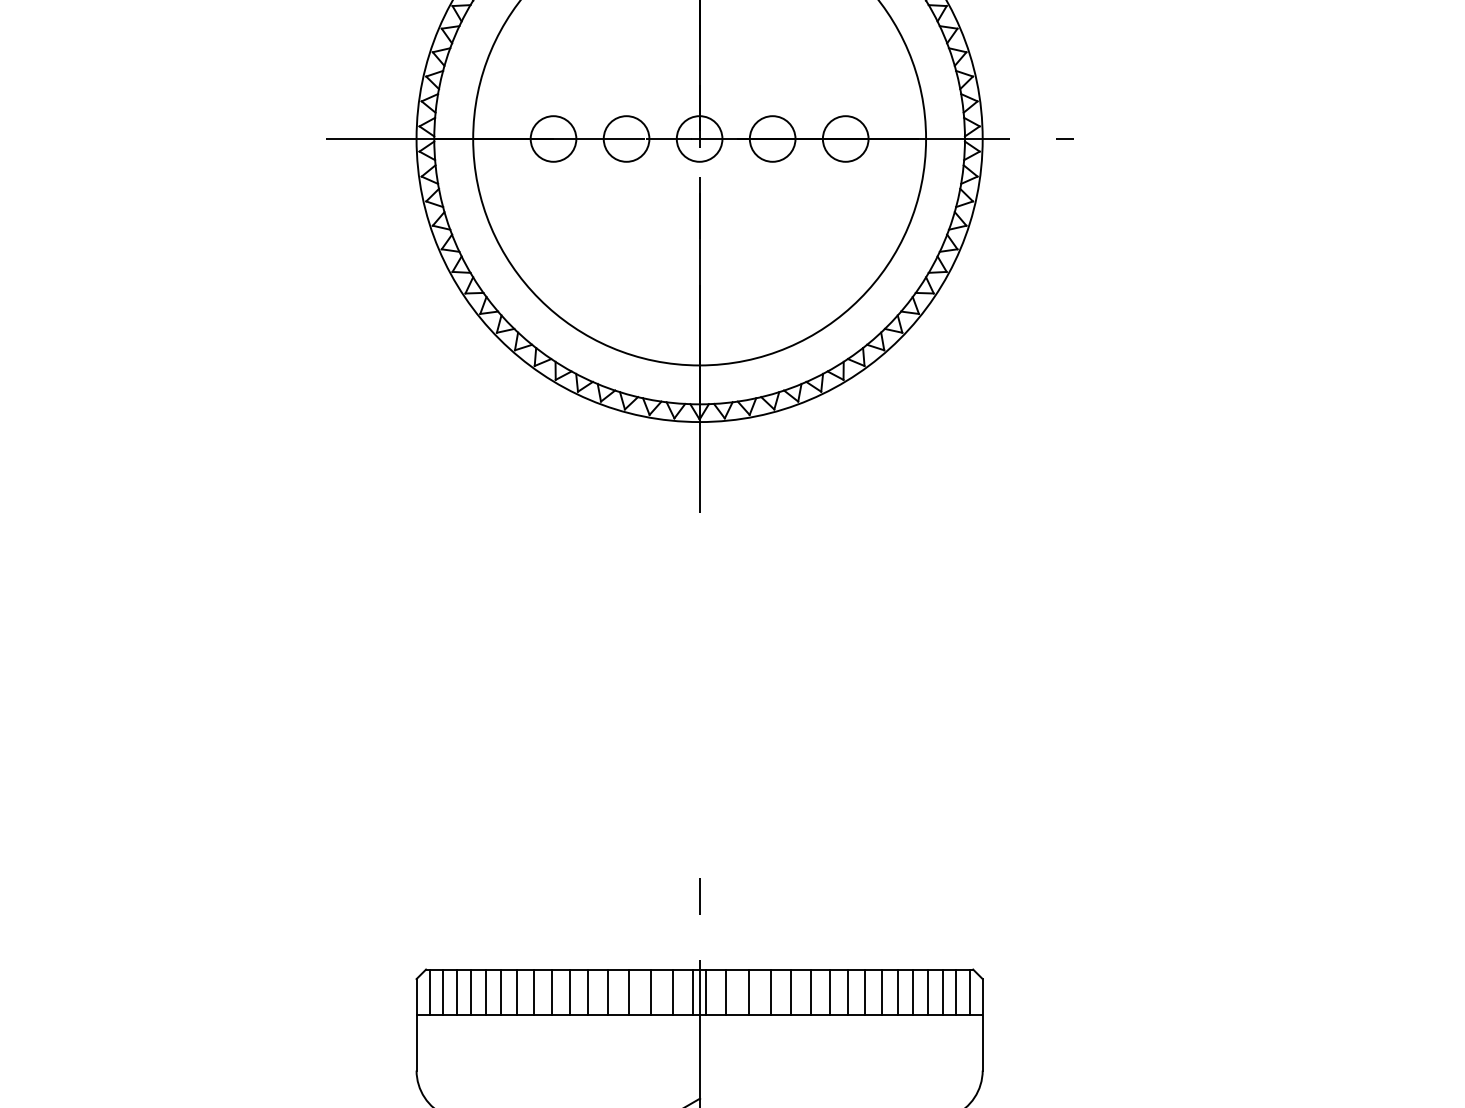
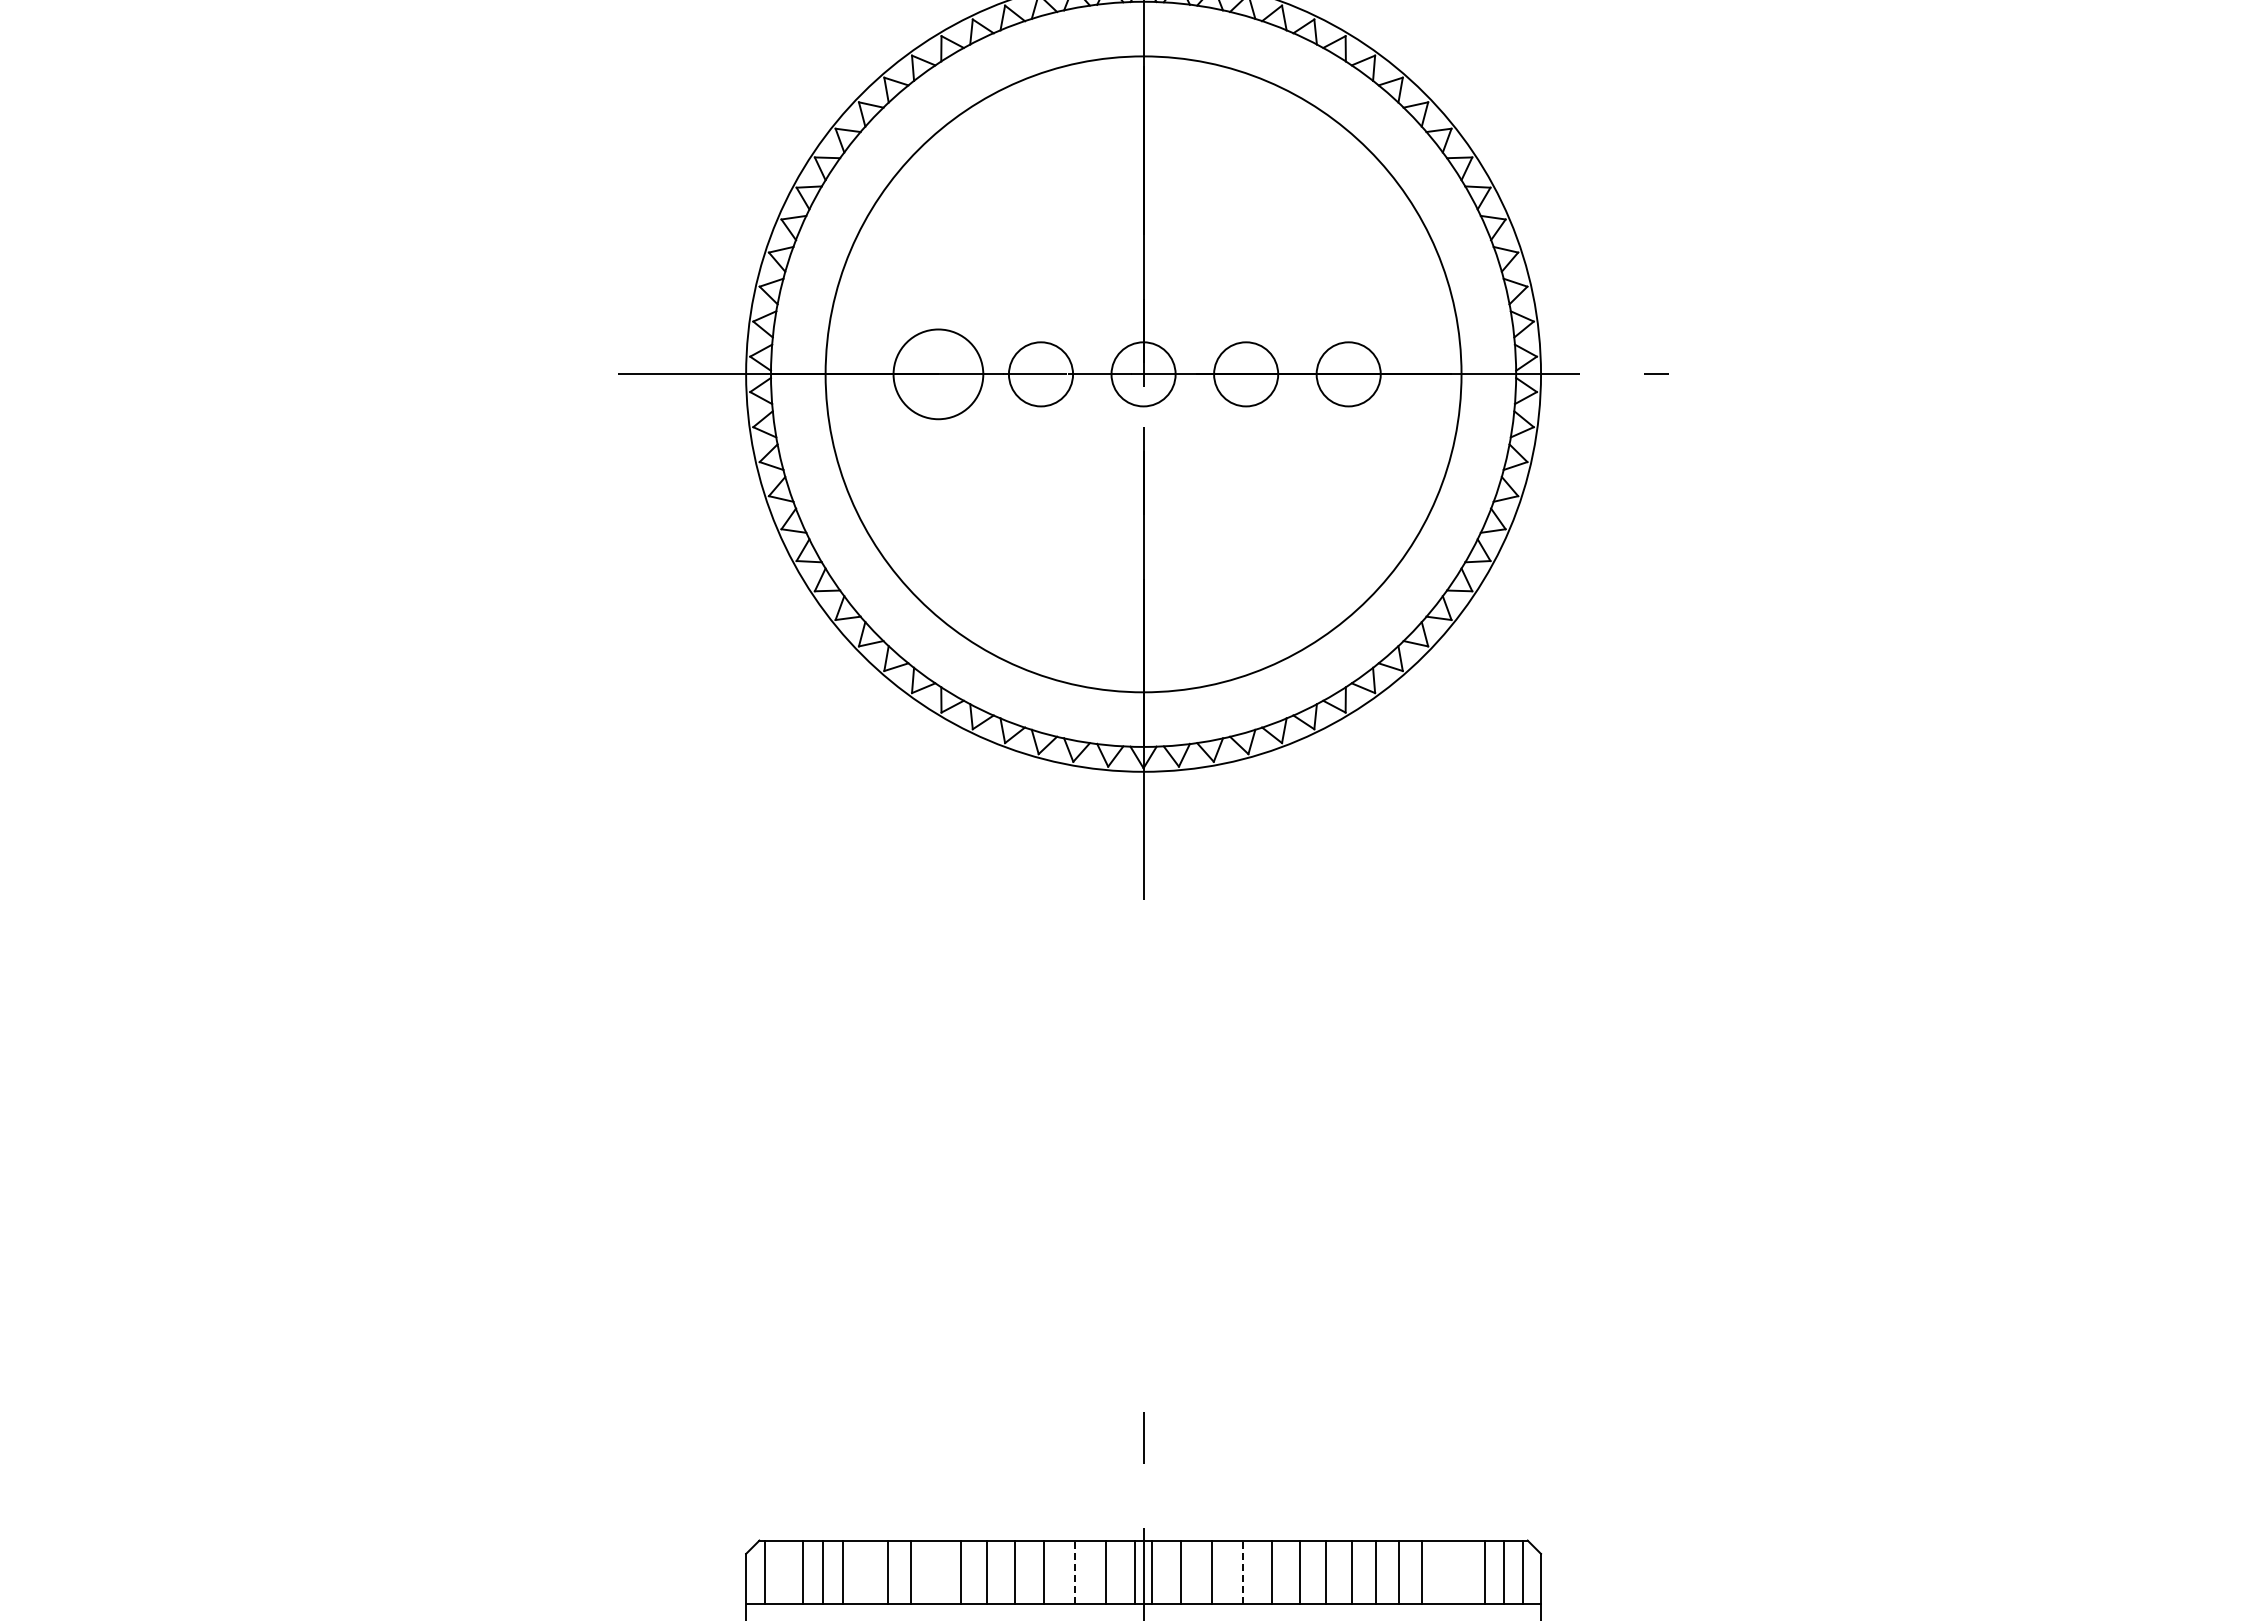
circle: (553, 139) -> (938, 374), size x1.4
line: (443, 992) -> (783, 1572), removed
line: (501, 992) -> (865, 1572), removed
line: (551, 992) -> (935, 1572), removed
line: (650, 992) -> (1074, 1572), solid -> dashed
line: (770, 992) -> (1243, 1572), solid -> dashed
line: (913, 992) -> (1443, 1572), removed
line: (928, 992) -> (1464, 1572), removed

